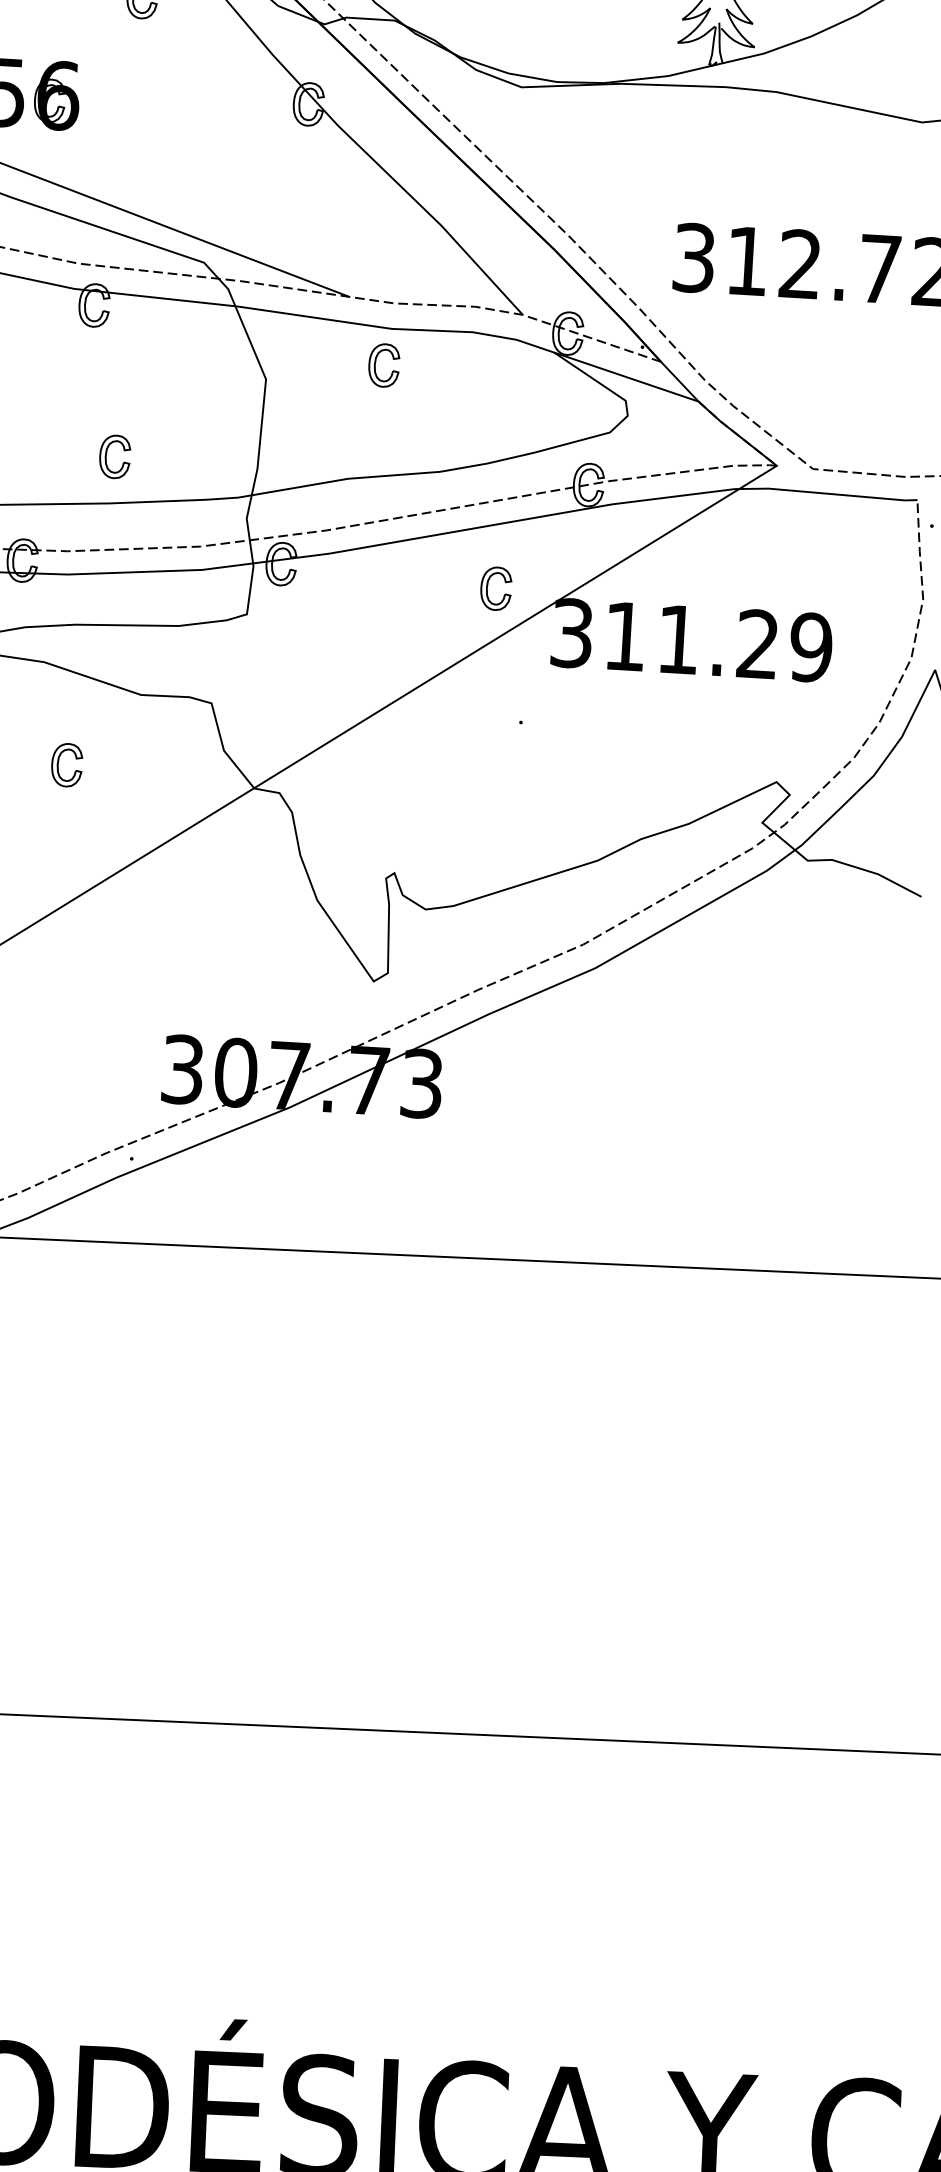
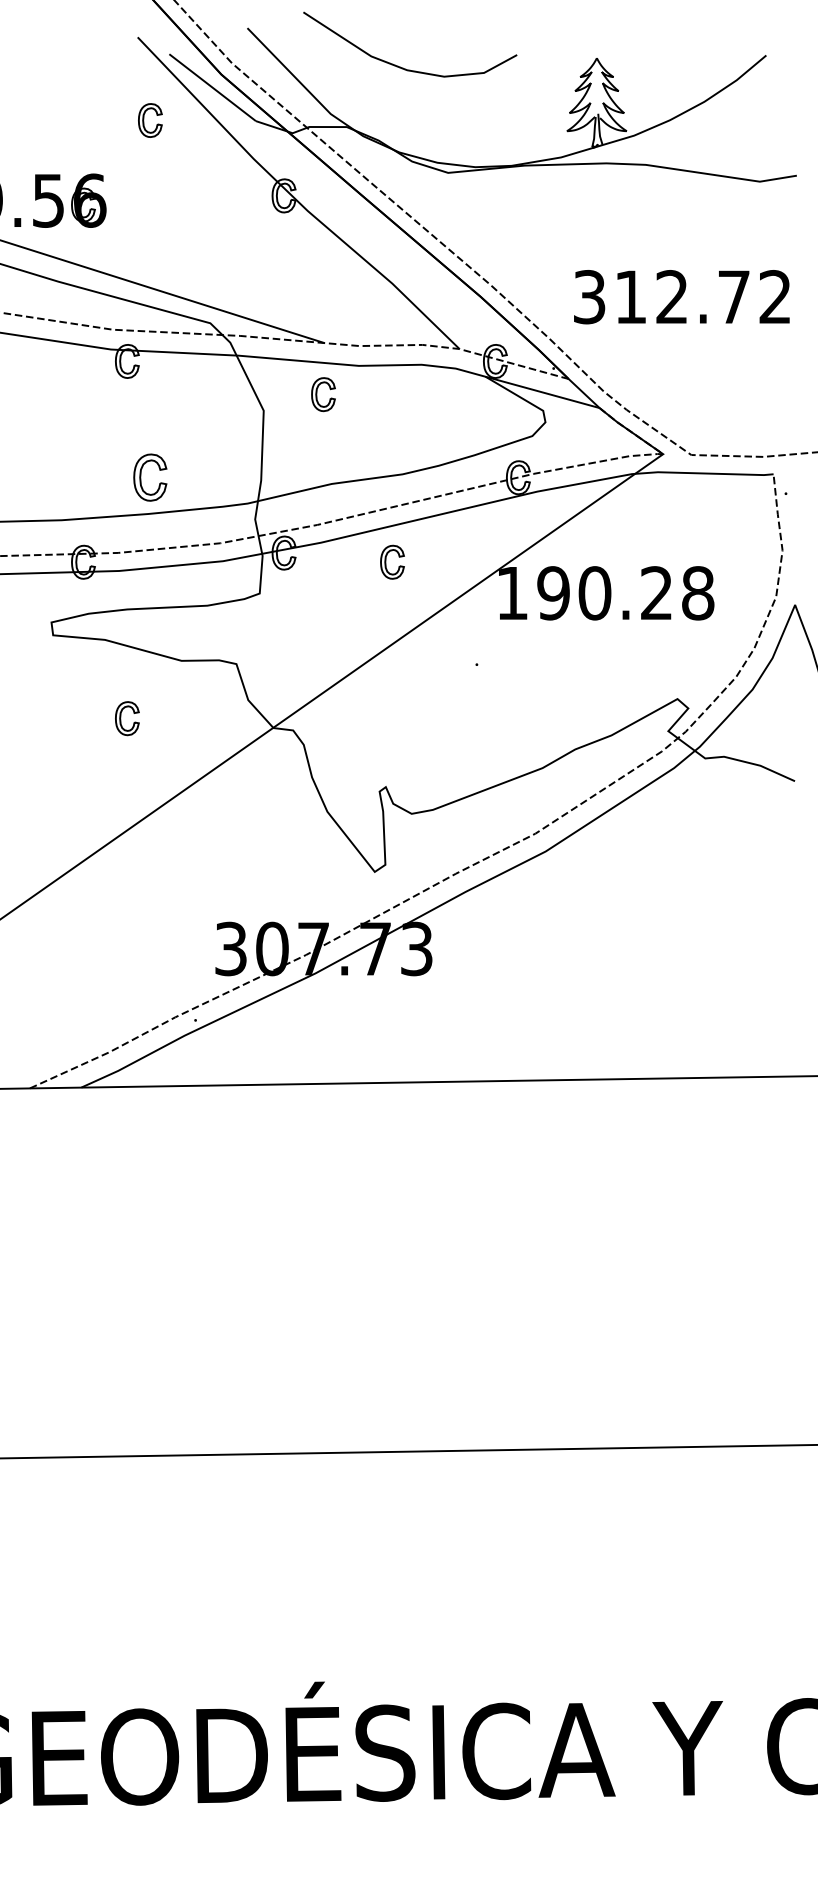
part: (384, 365) -> (323, 394), moved
part: (115, 456) -> (150, 477), size x1.4
part: (496, 587) -> (392, 561), moved
text: (691, 640) -> (605, 593), 311.29 -> 190.28

